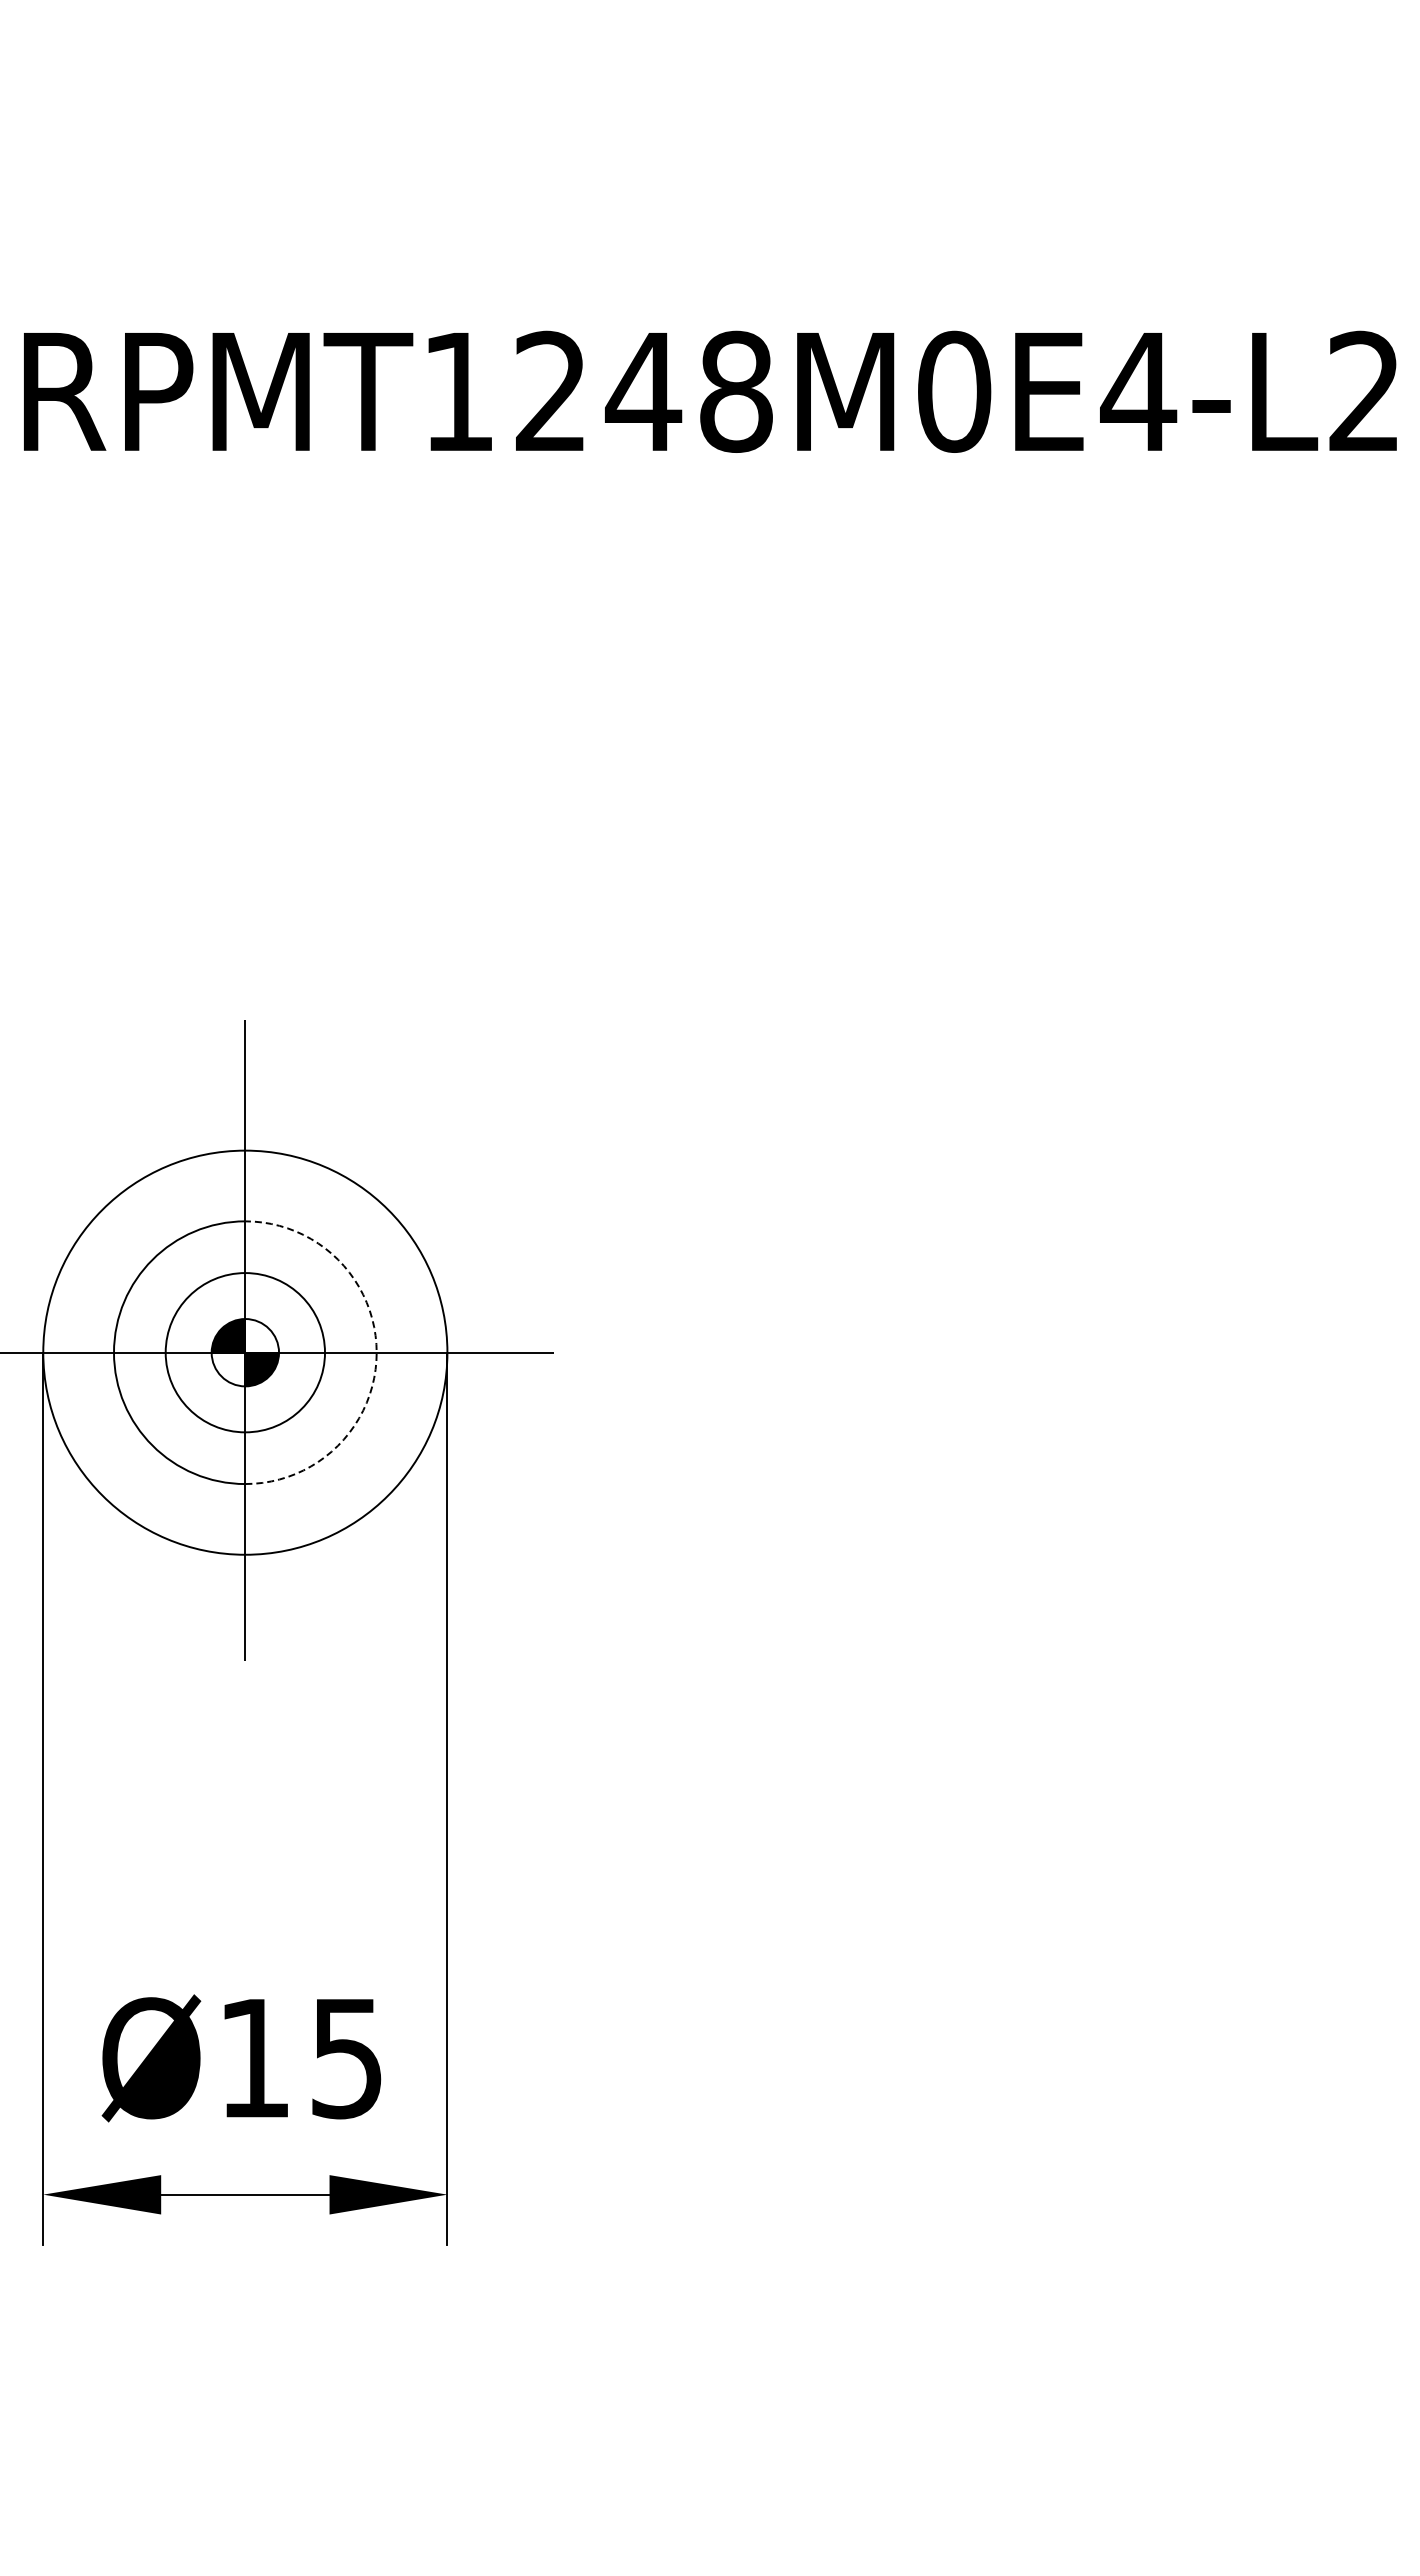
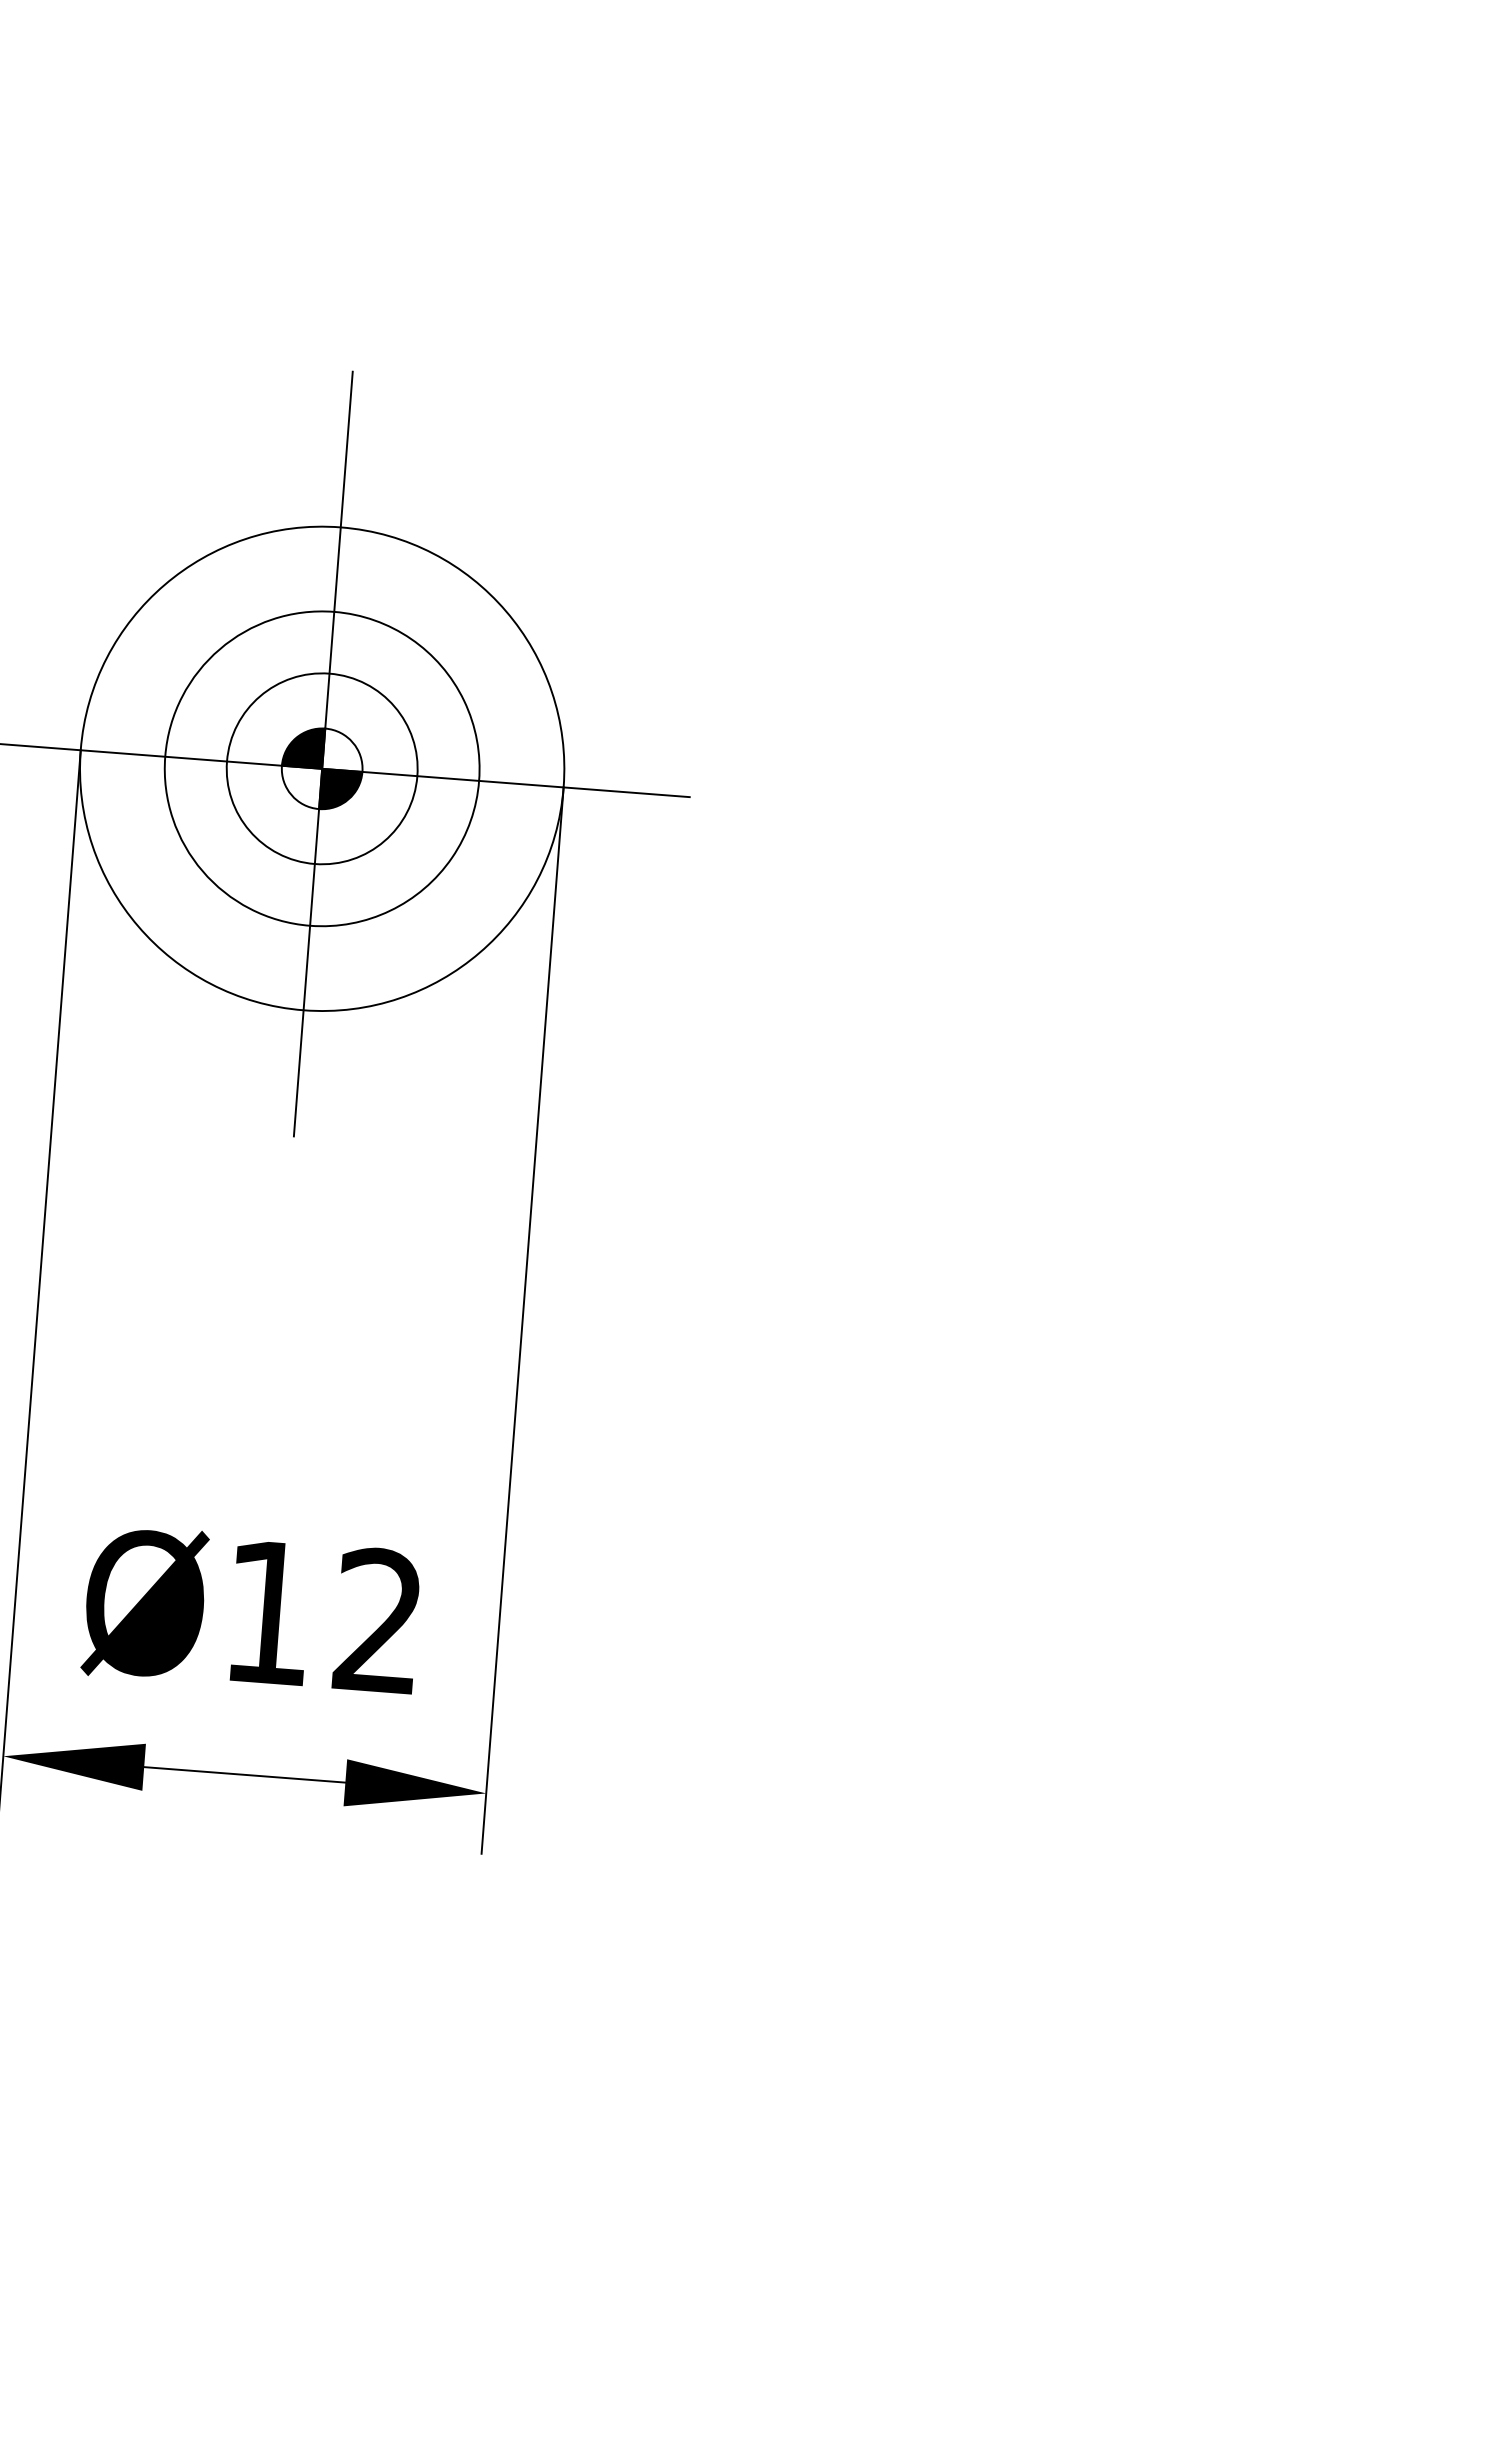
arc: (376, 1352) -> (478, 780), dashed -> solid
text: (346, 2058) -> (378, 1621), Ø15 -> Ø12

